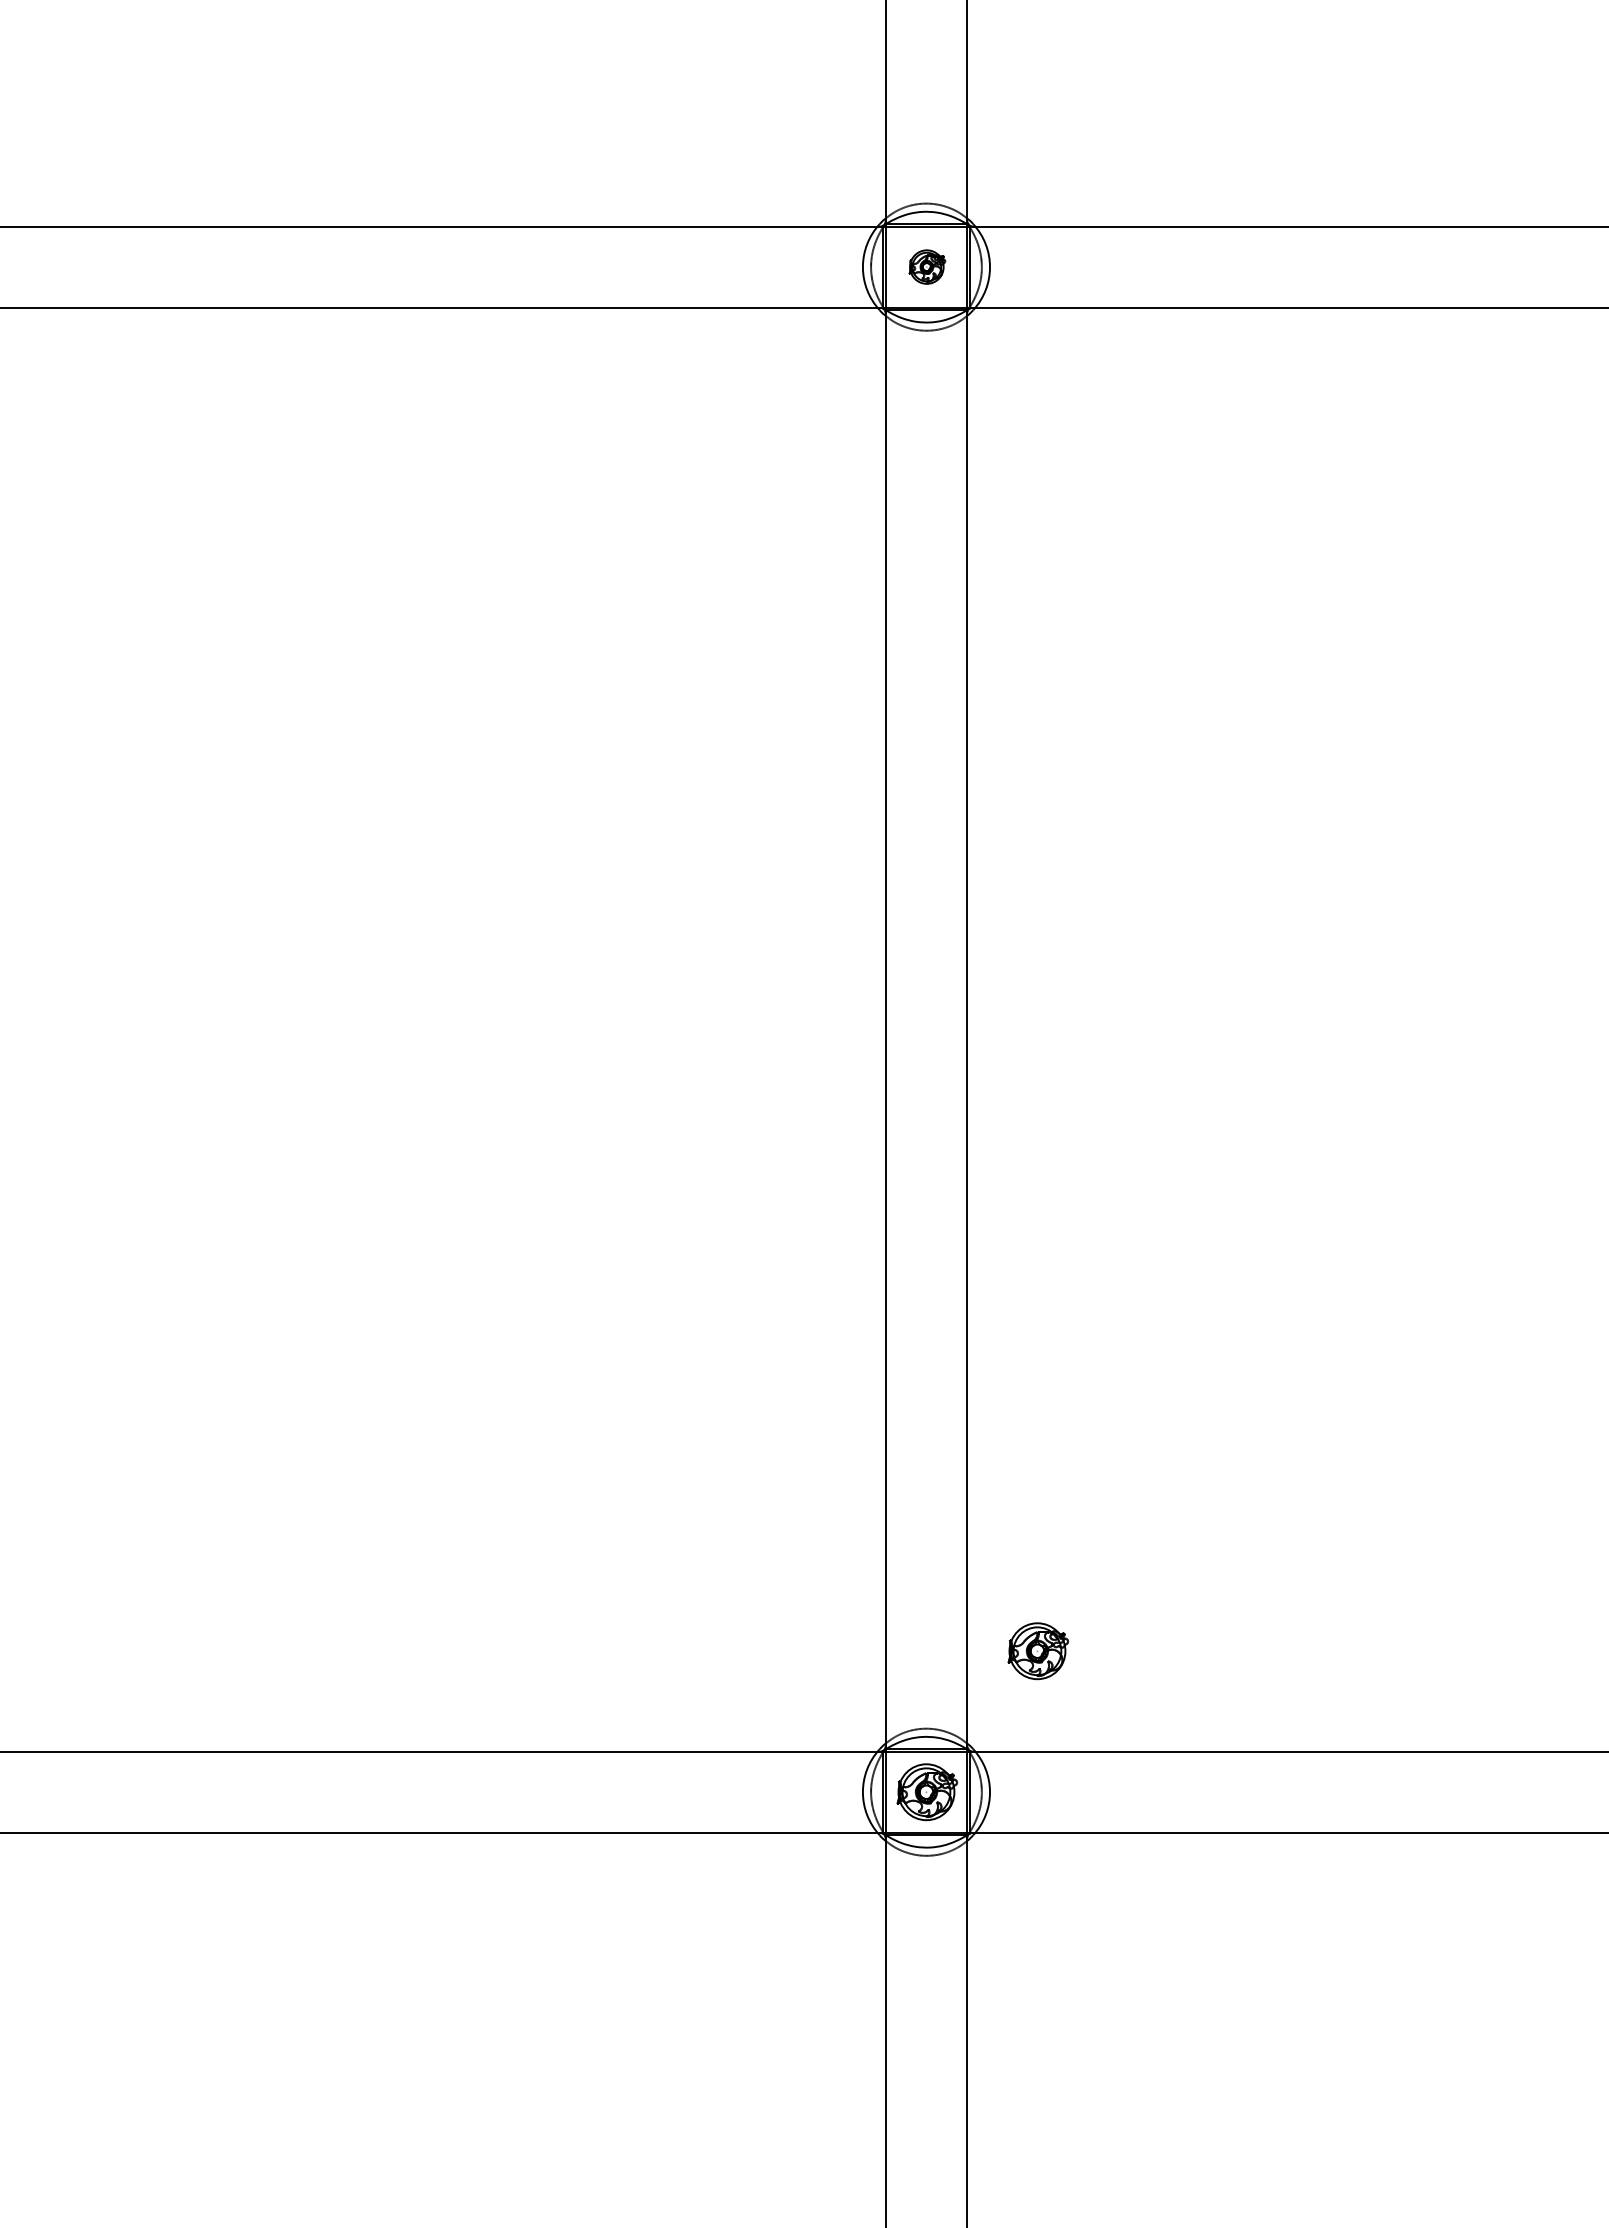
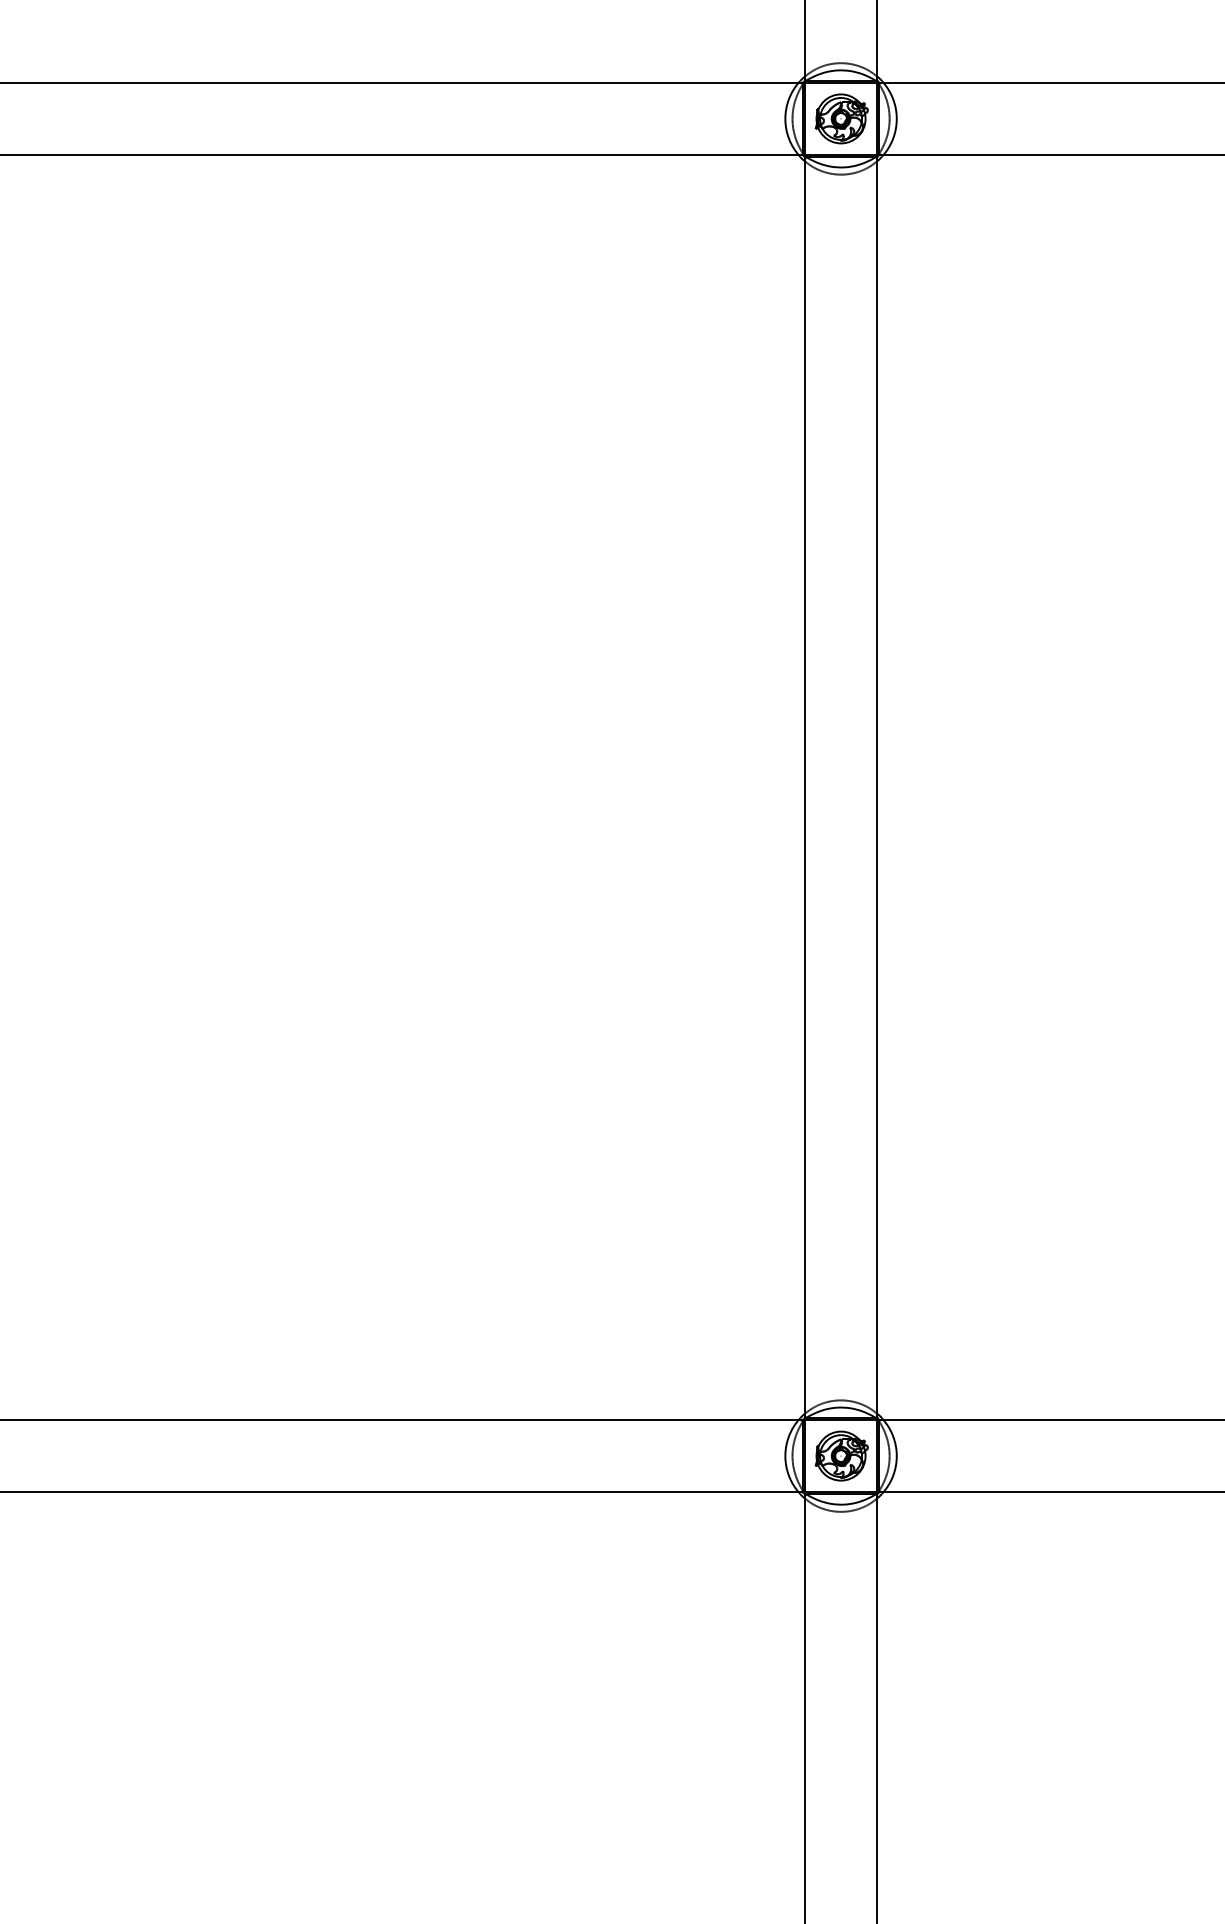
part: (927, 266) -> (841, 118), size x1.67
part: (1038, 1651) -> (939, 1332), removed

